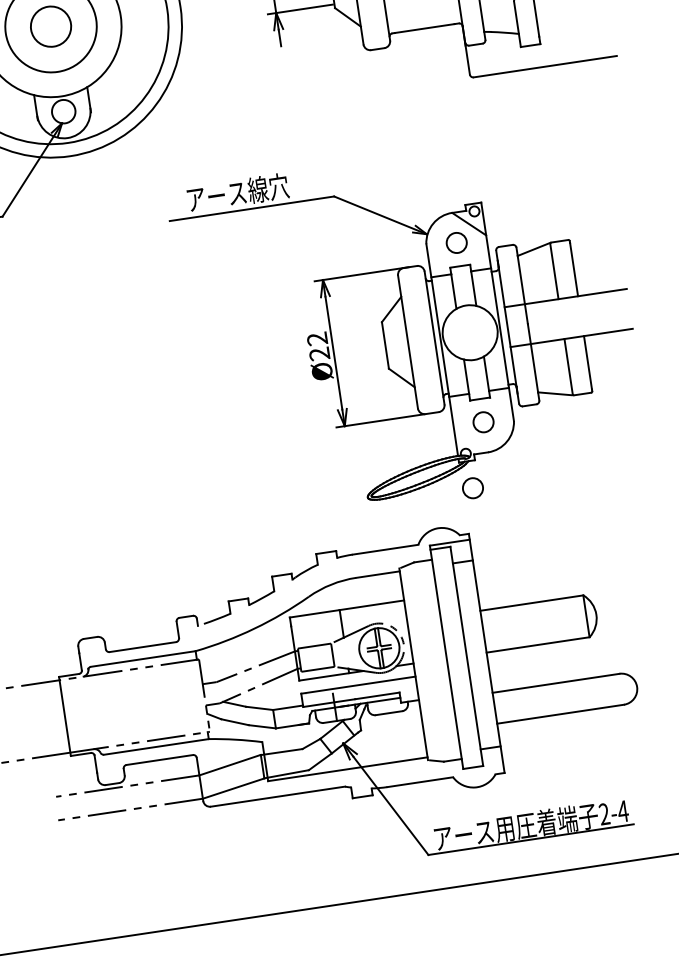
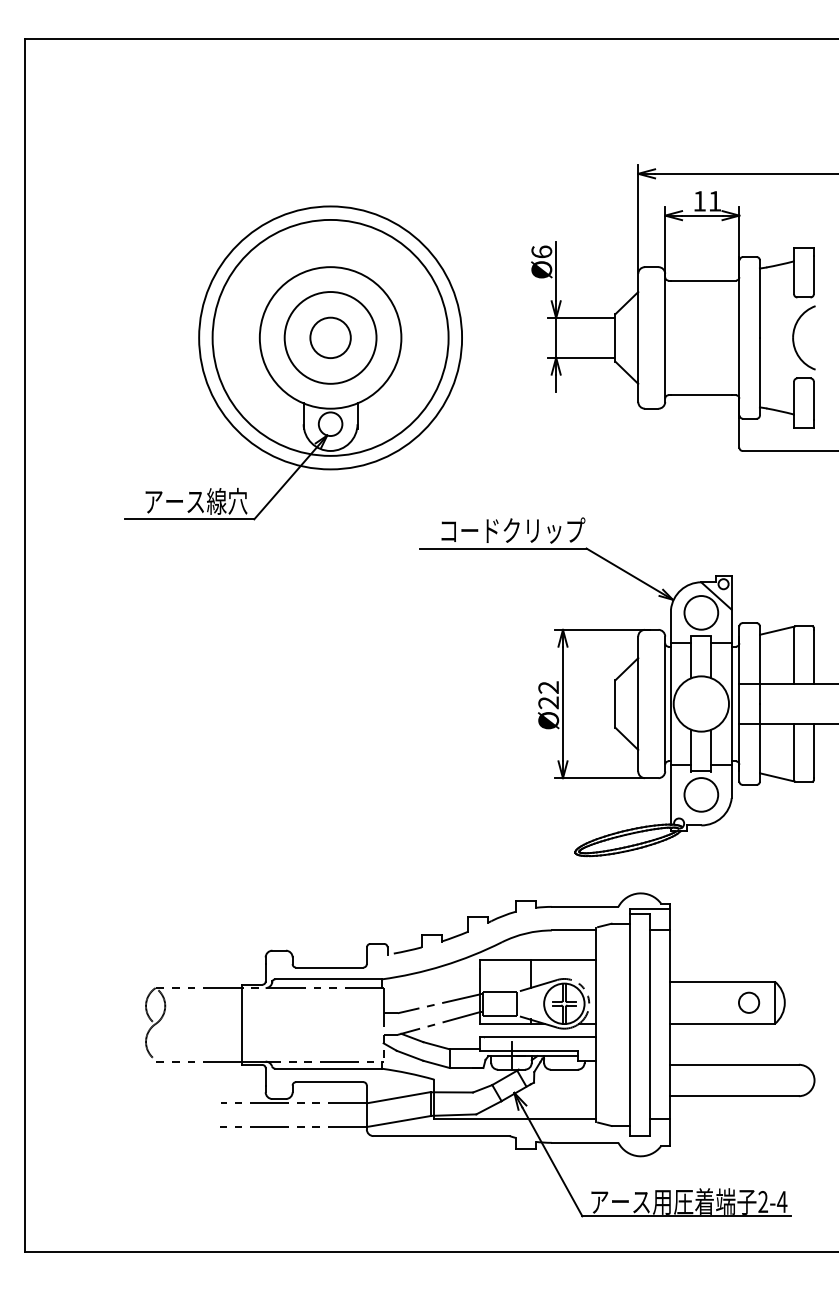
text: (258, 189) -> (512, 530), アース線穴 -> コードクリップ
circle: (456, 242) -> (701, 612), size x1.67
circle: (483, 421) -> (701, 794), size x1.67
circle: (473, 487) -> (749, 1002), moved

